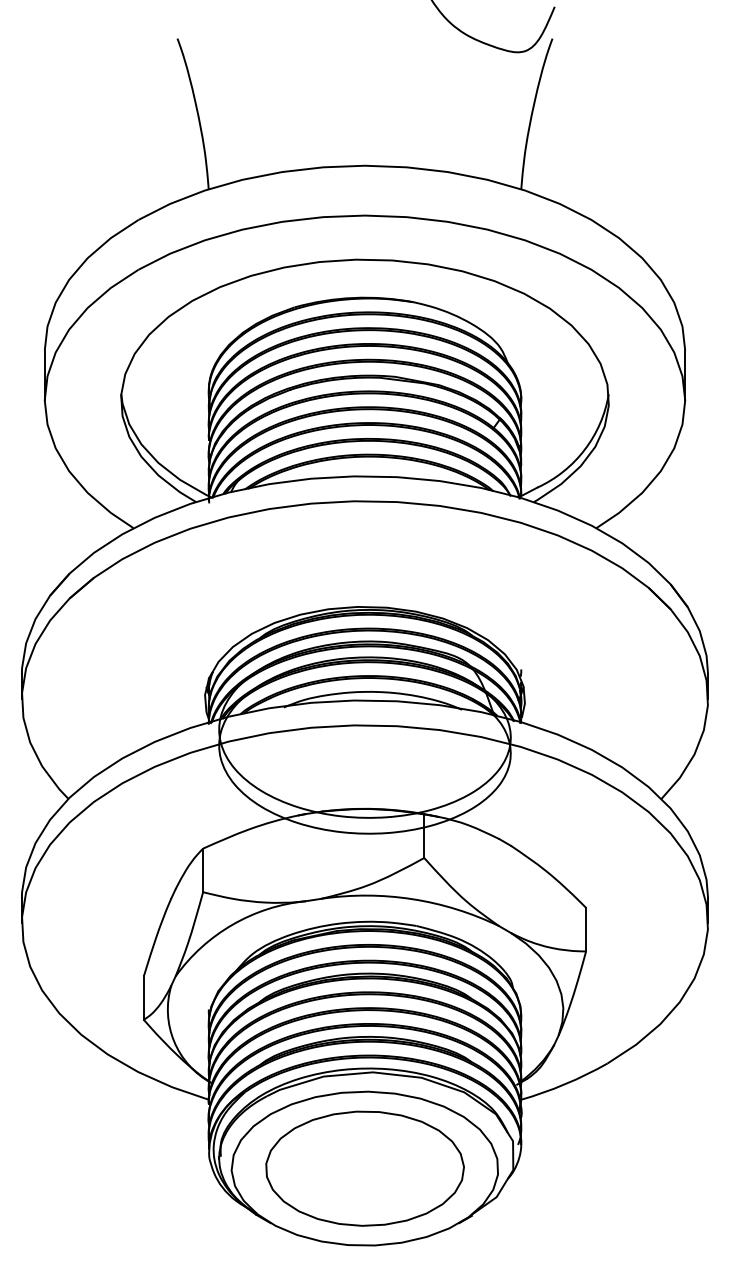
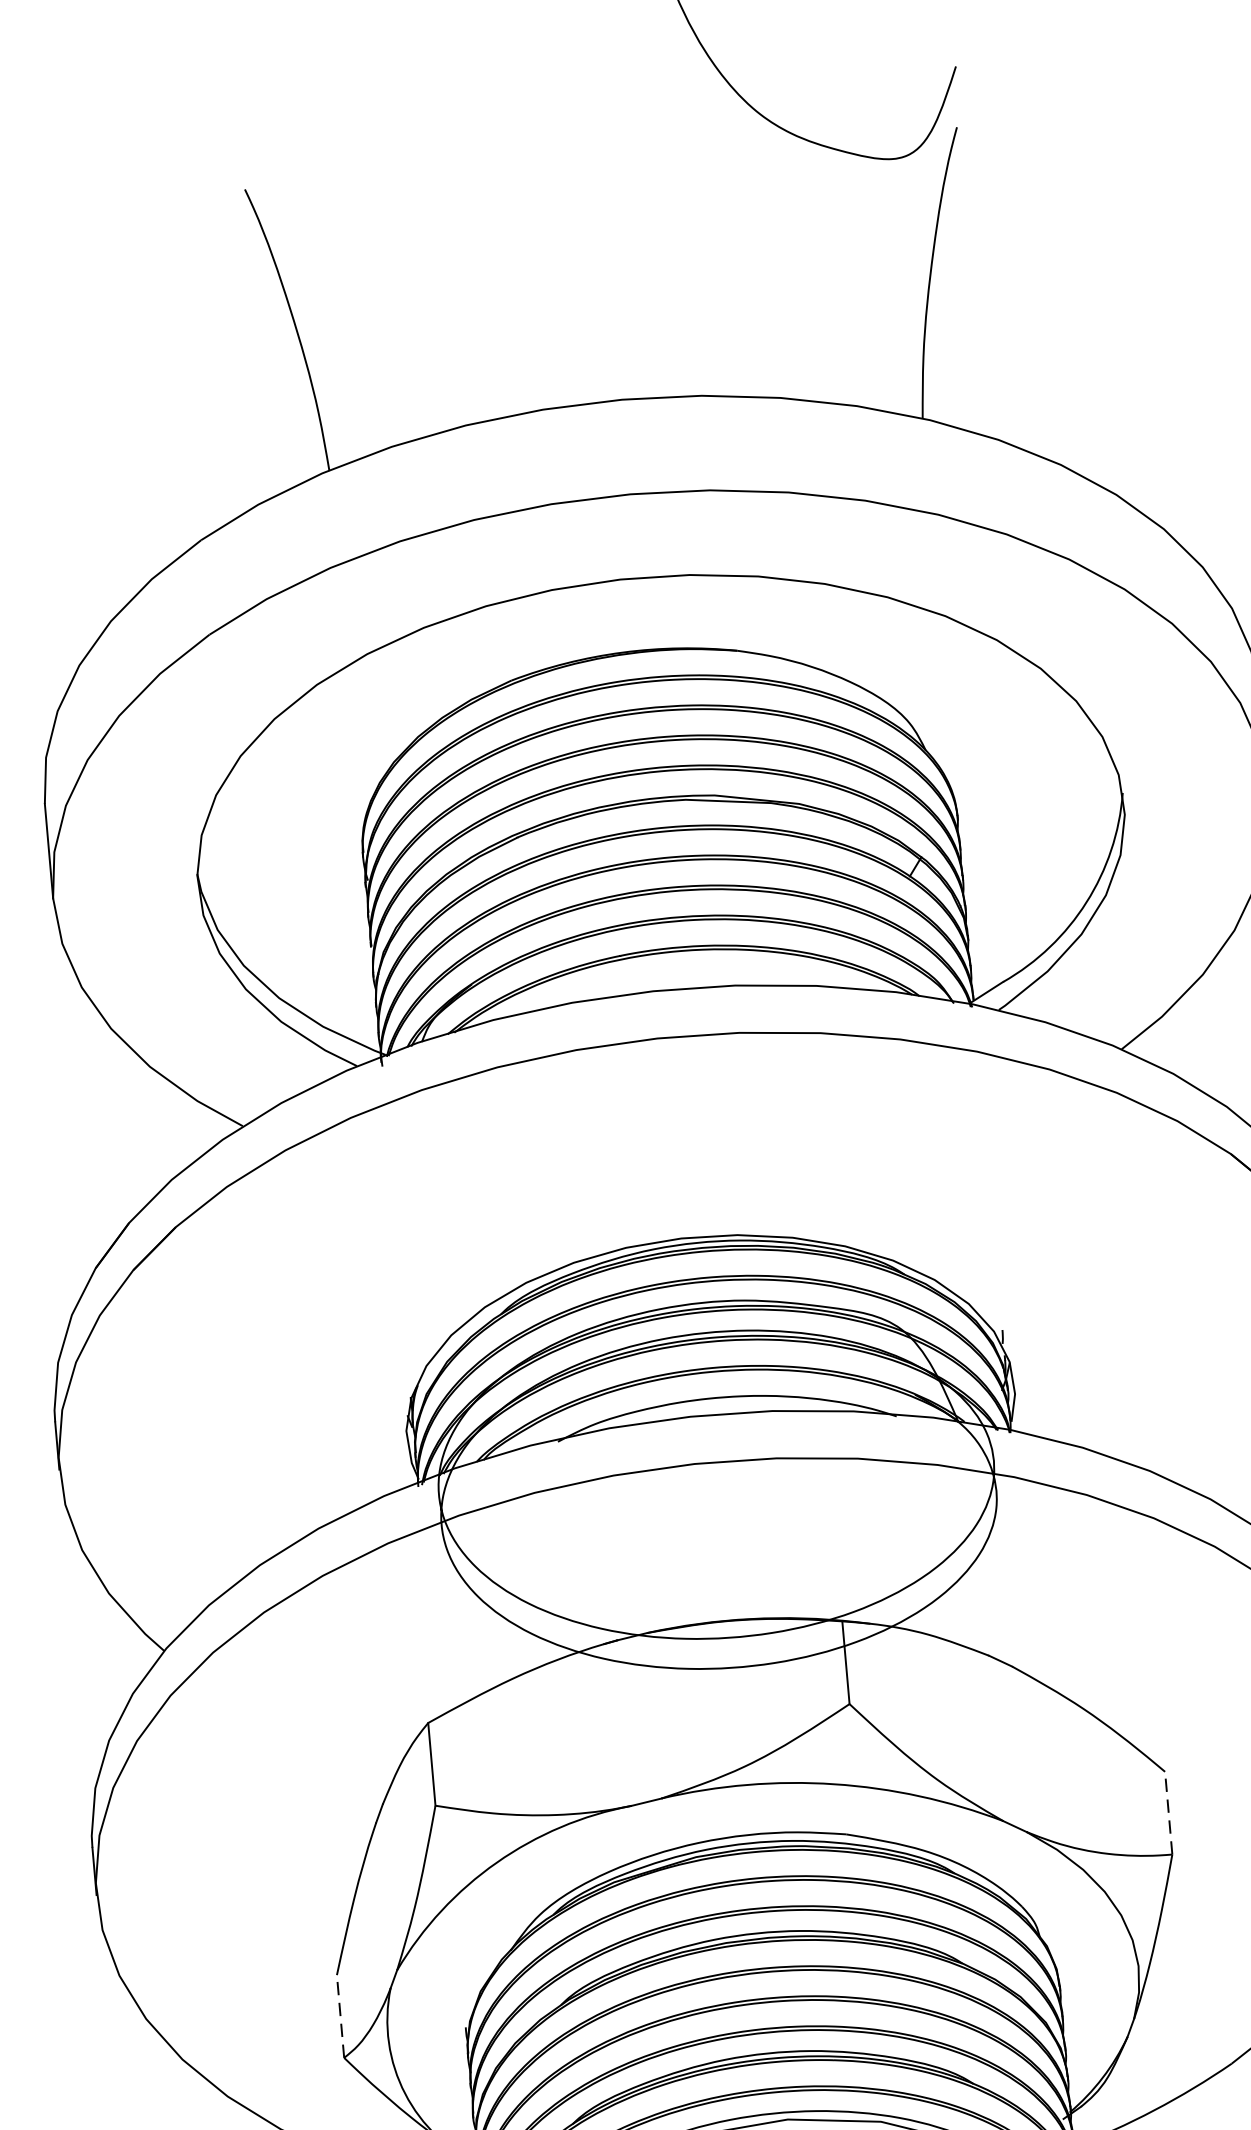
line: (586, 929) -> (1169, 1812), solid -> dashed
line: (143, 998) -> (339, 2017), solid -> dashed

